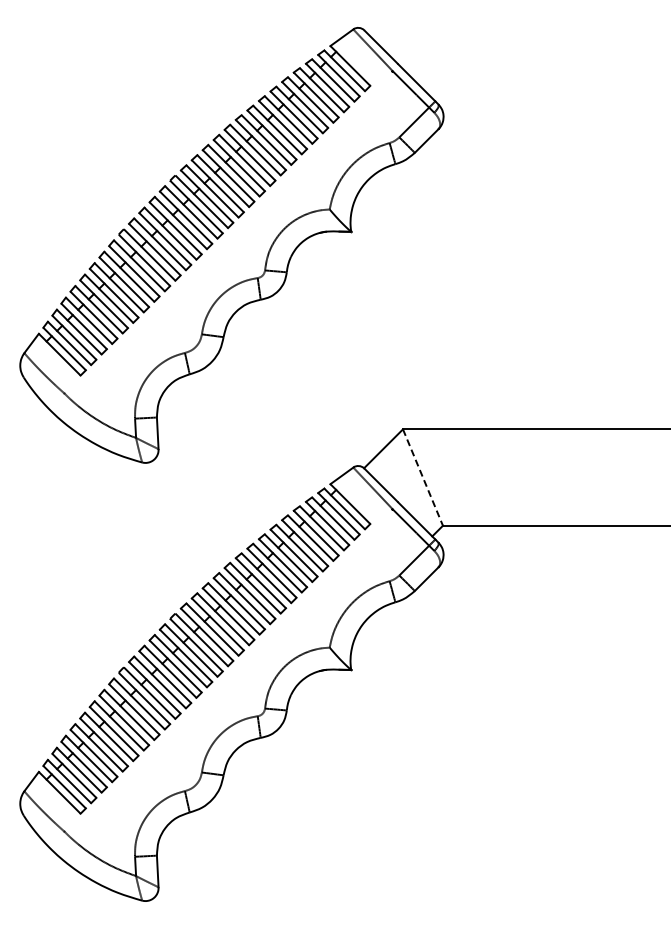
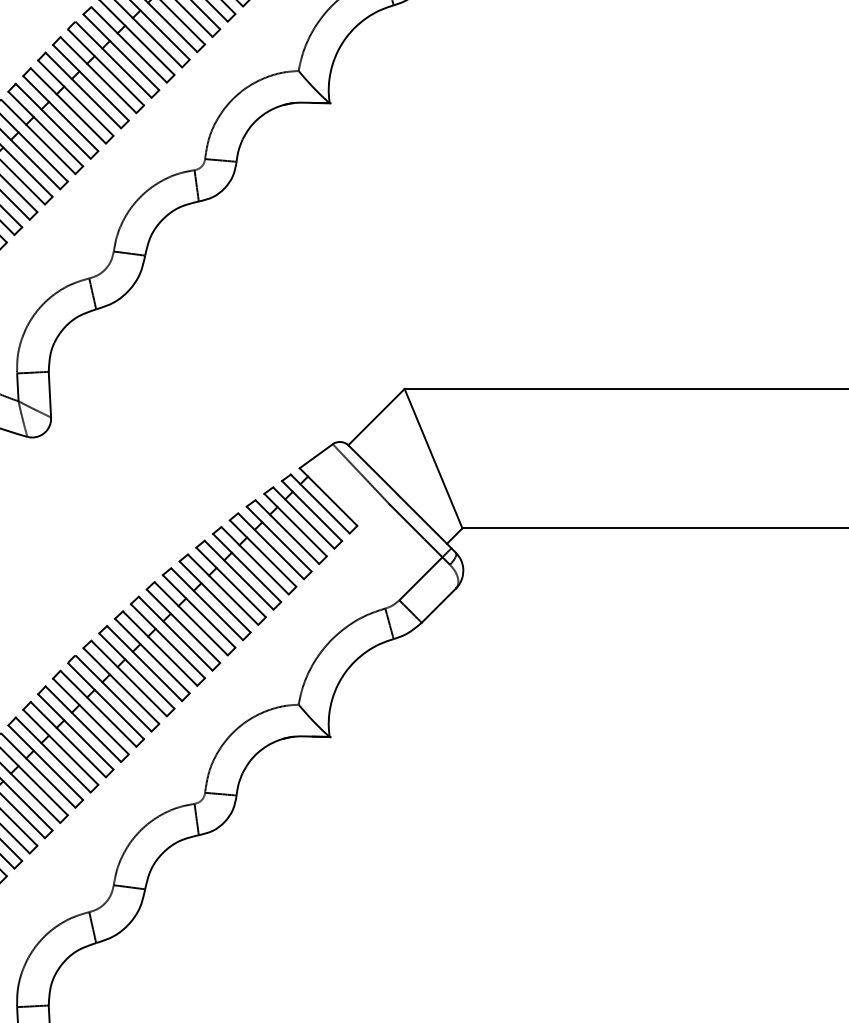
line: (423, 478) -> (434, 460), dashed -> solid

